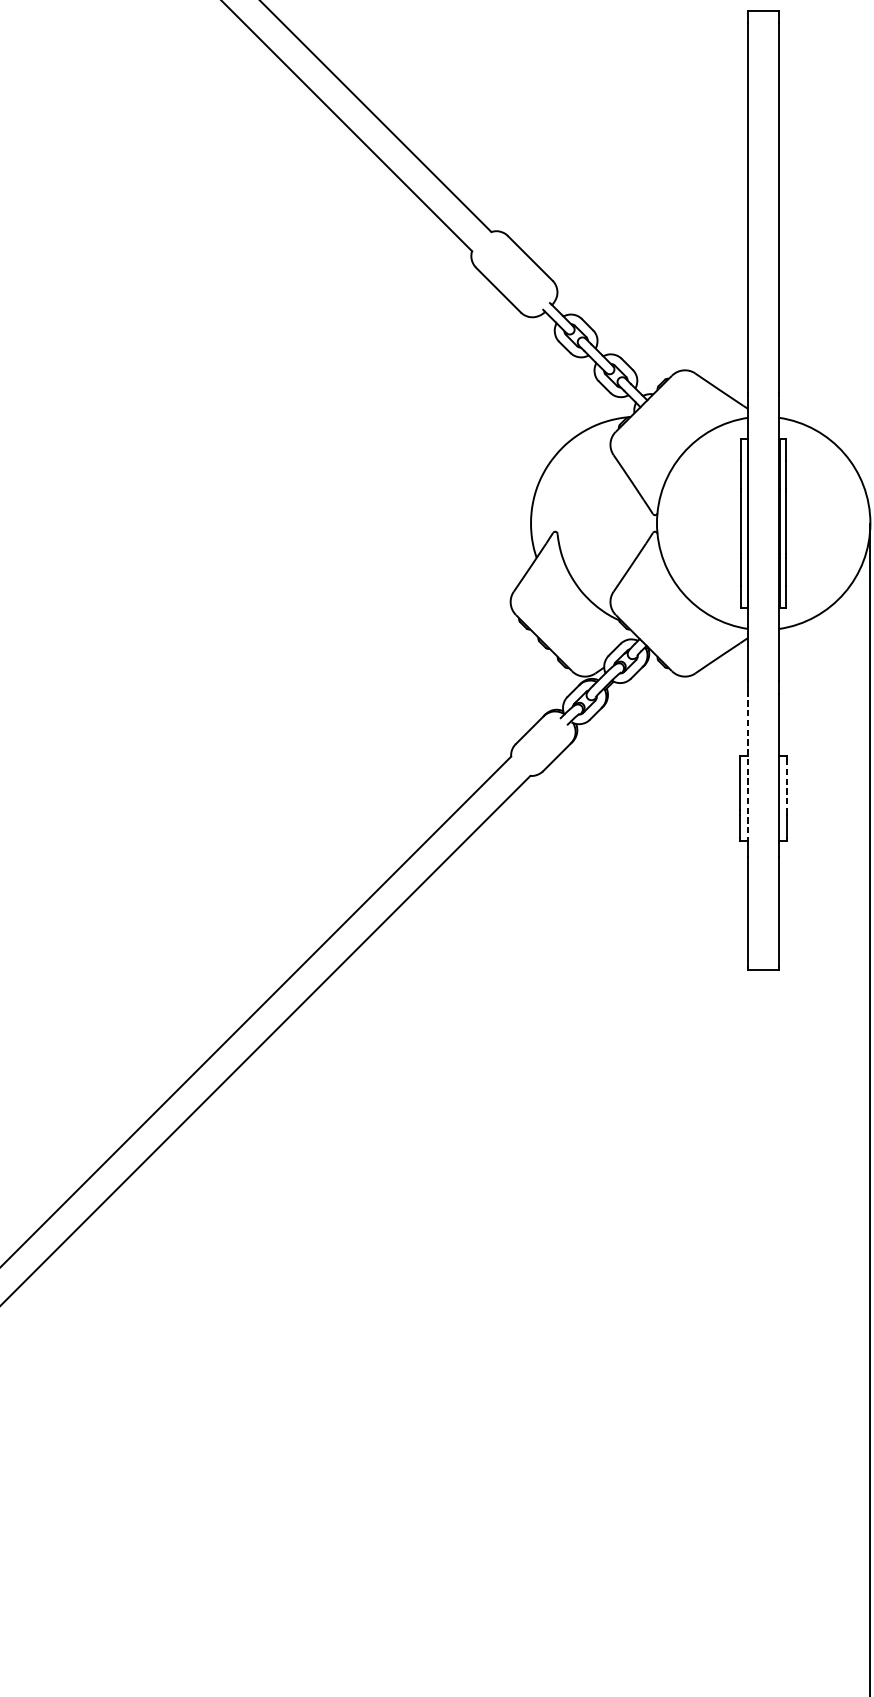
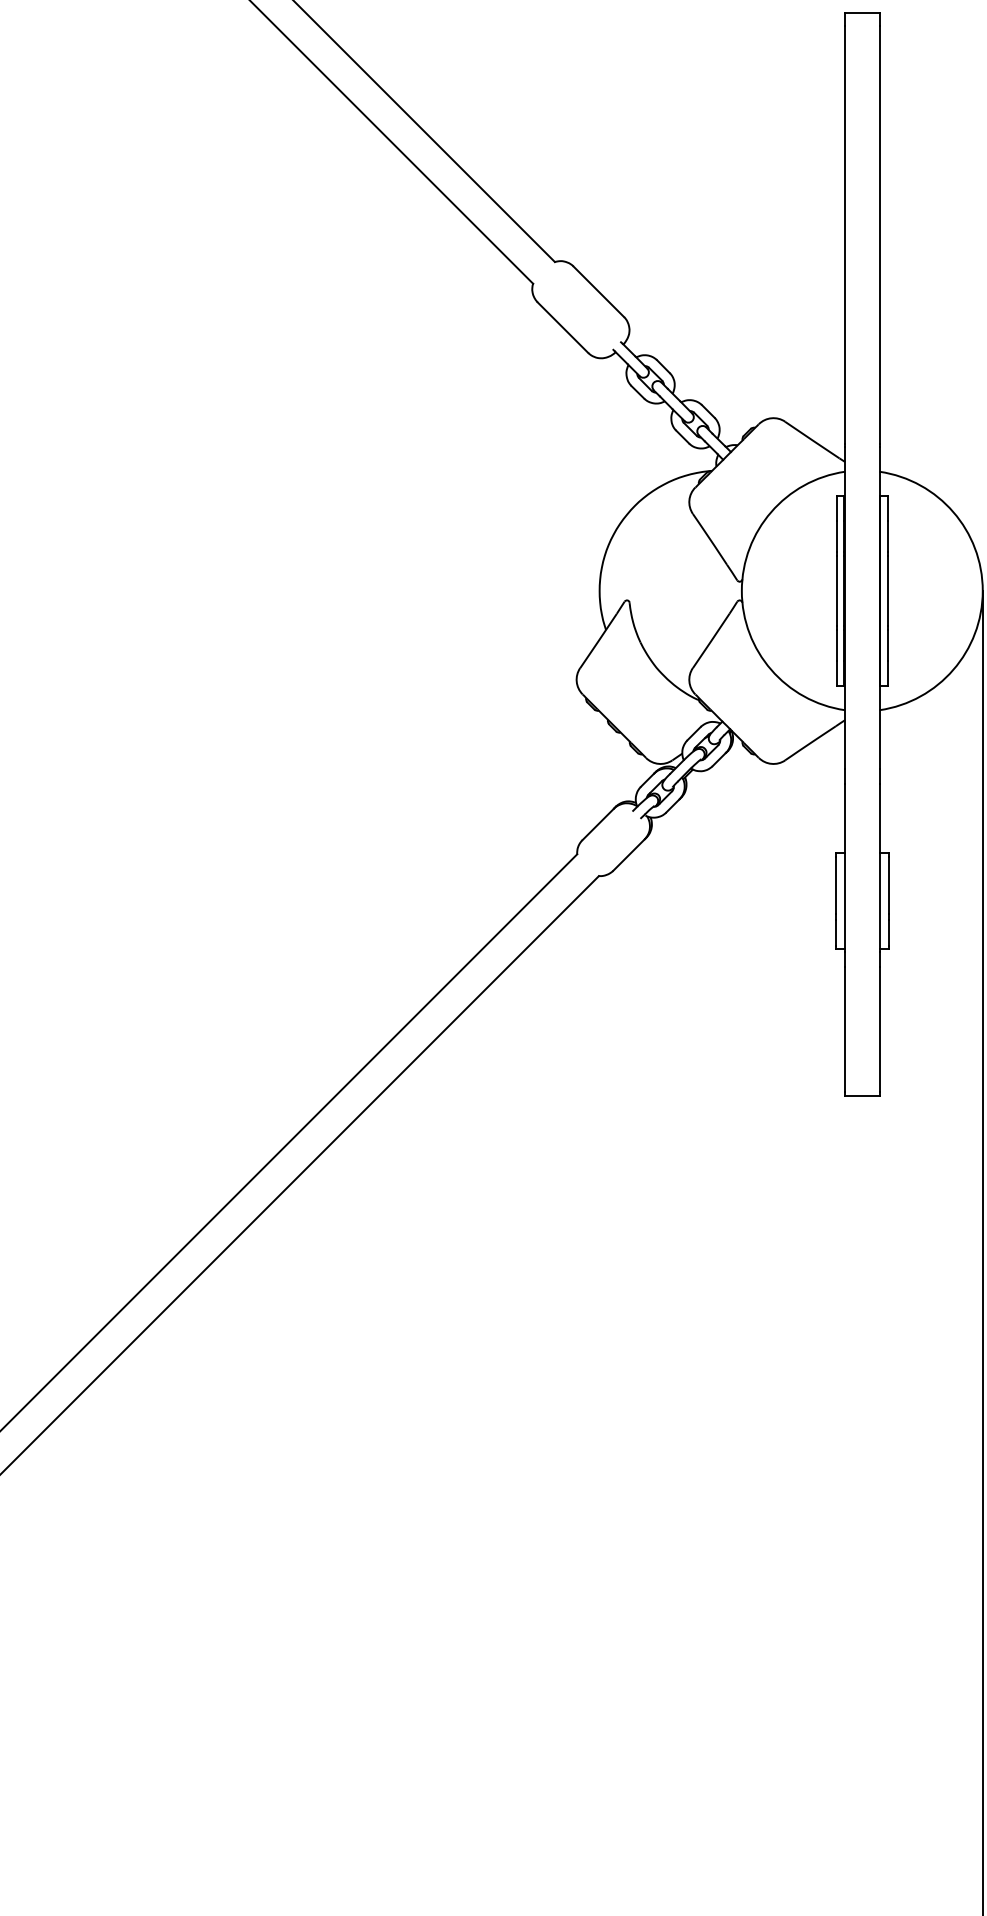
line: (748, 768) -> (845, 867), dashed -> solid
line: (786, 785) -> (888, 886), dashed -> solid

